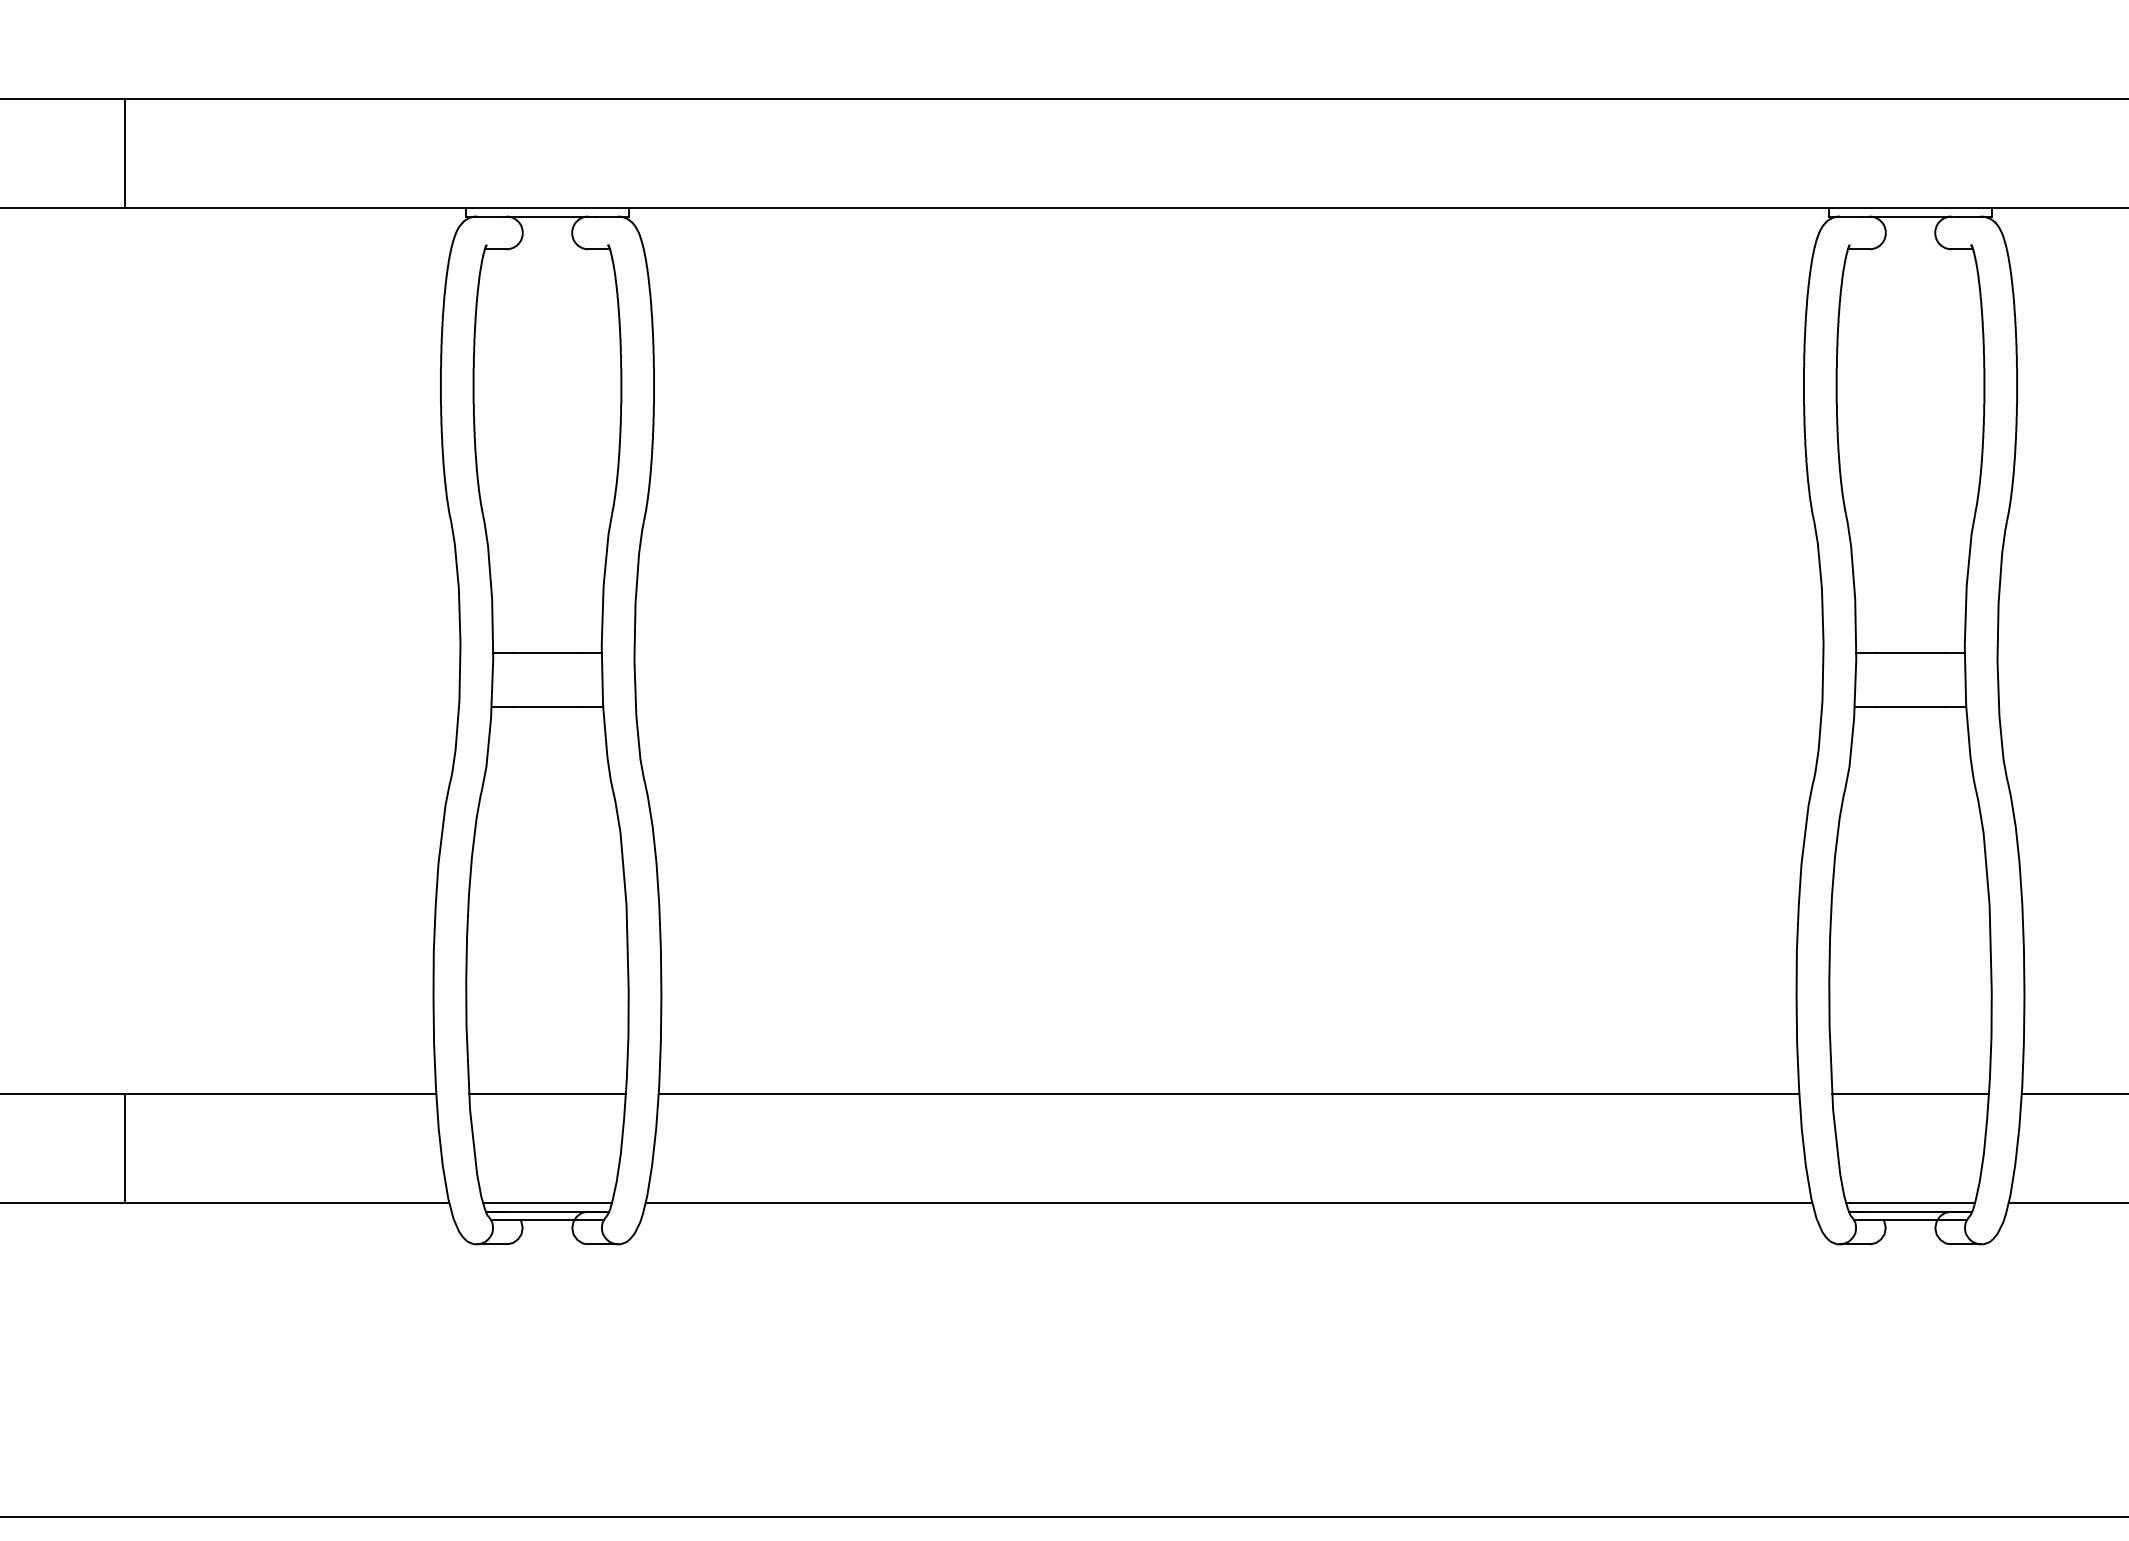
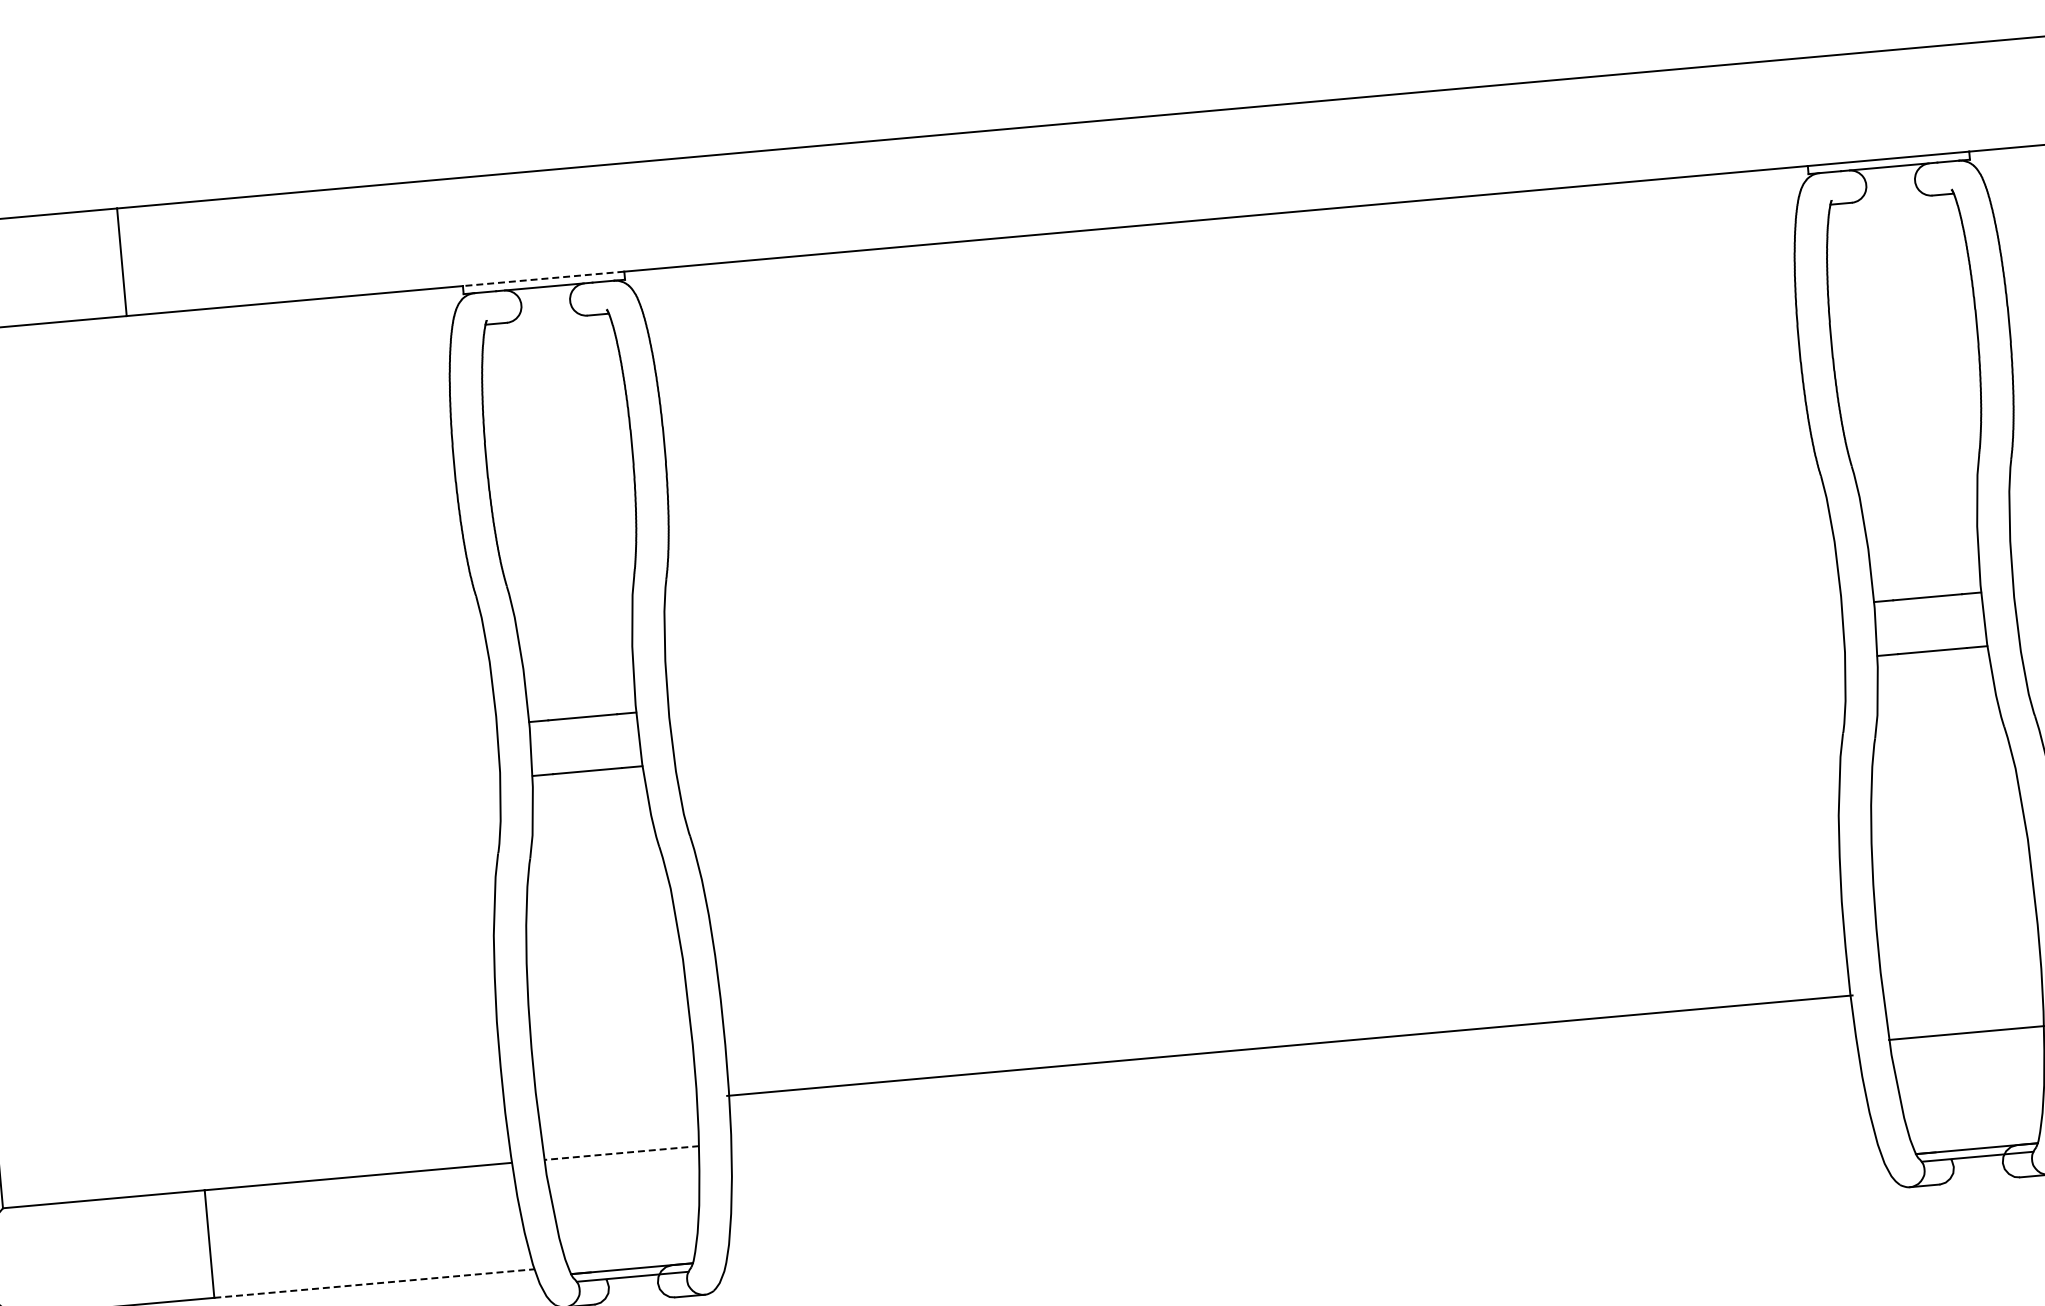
line: (547, 208) -> (543, 278), solid -> dashed
line: (547, 1094) -> (621, 1153), solid -> dashed
line: (1228, 1094) -> (1289, 1045), moved
line: (287, 1203) -> (374, 1283), solid -> dashed
line: (547, 1203) -> (631, 1260), removed
line: (1228, 1203) -> (1303, 1200), removed
line: (1910, 1203) -> (1976, 1140), removed

